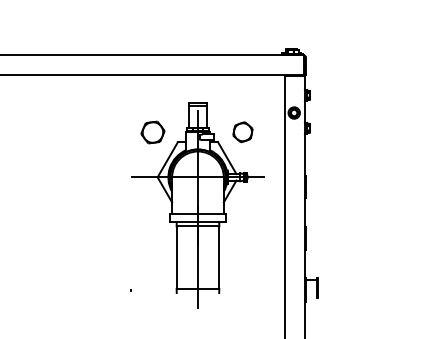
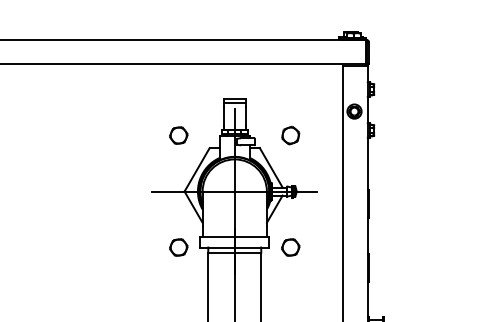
part: (152, 131) -> (178, 134), size x0.62
part: (242, 132) -> (290, 135), size x0.71
part: (152, 221) -> (178, 246), added
part: (242, 221) -> (290, 246), added

